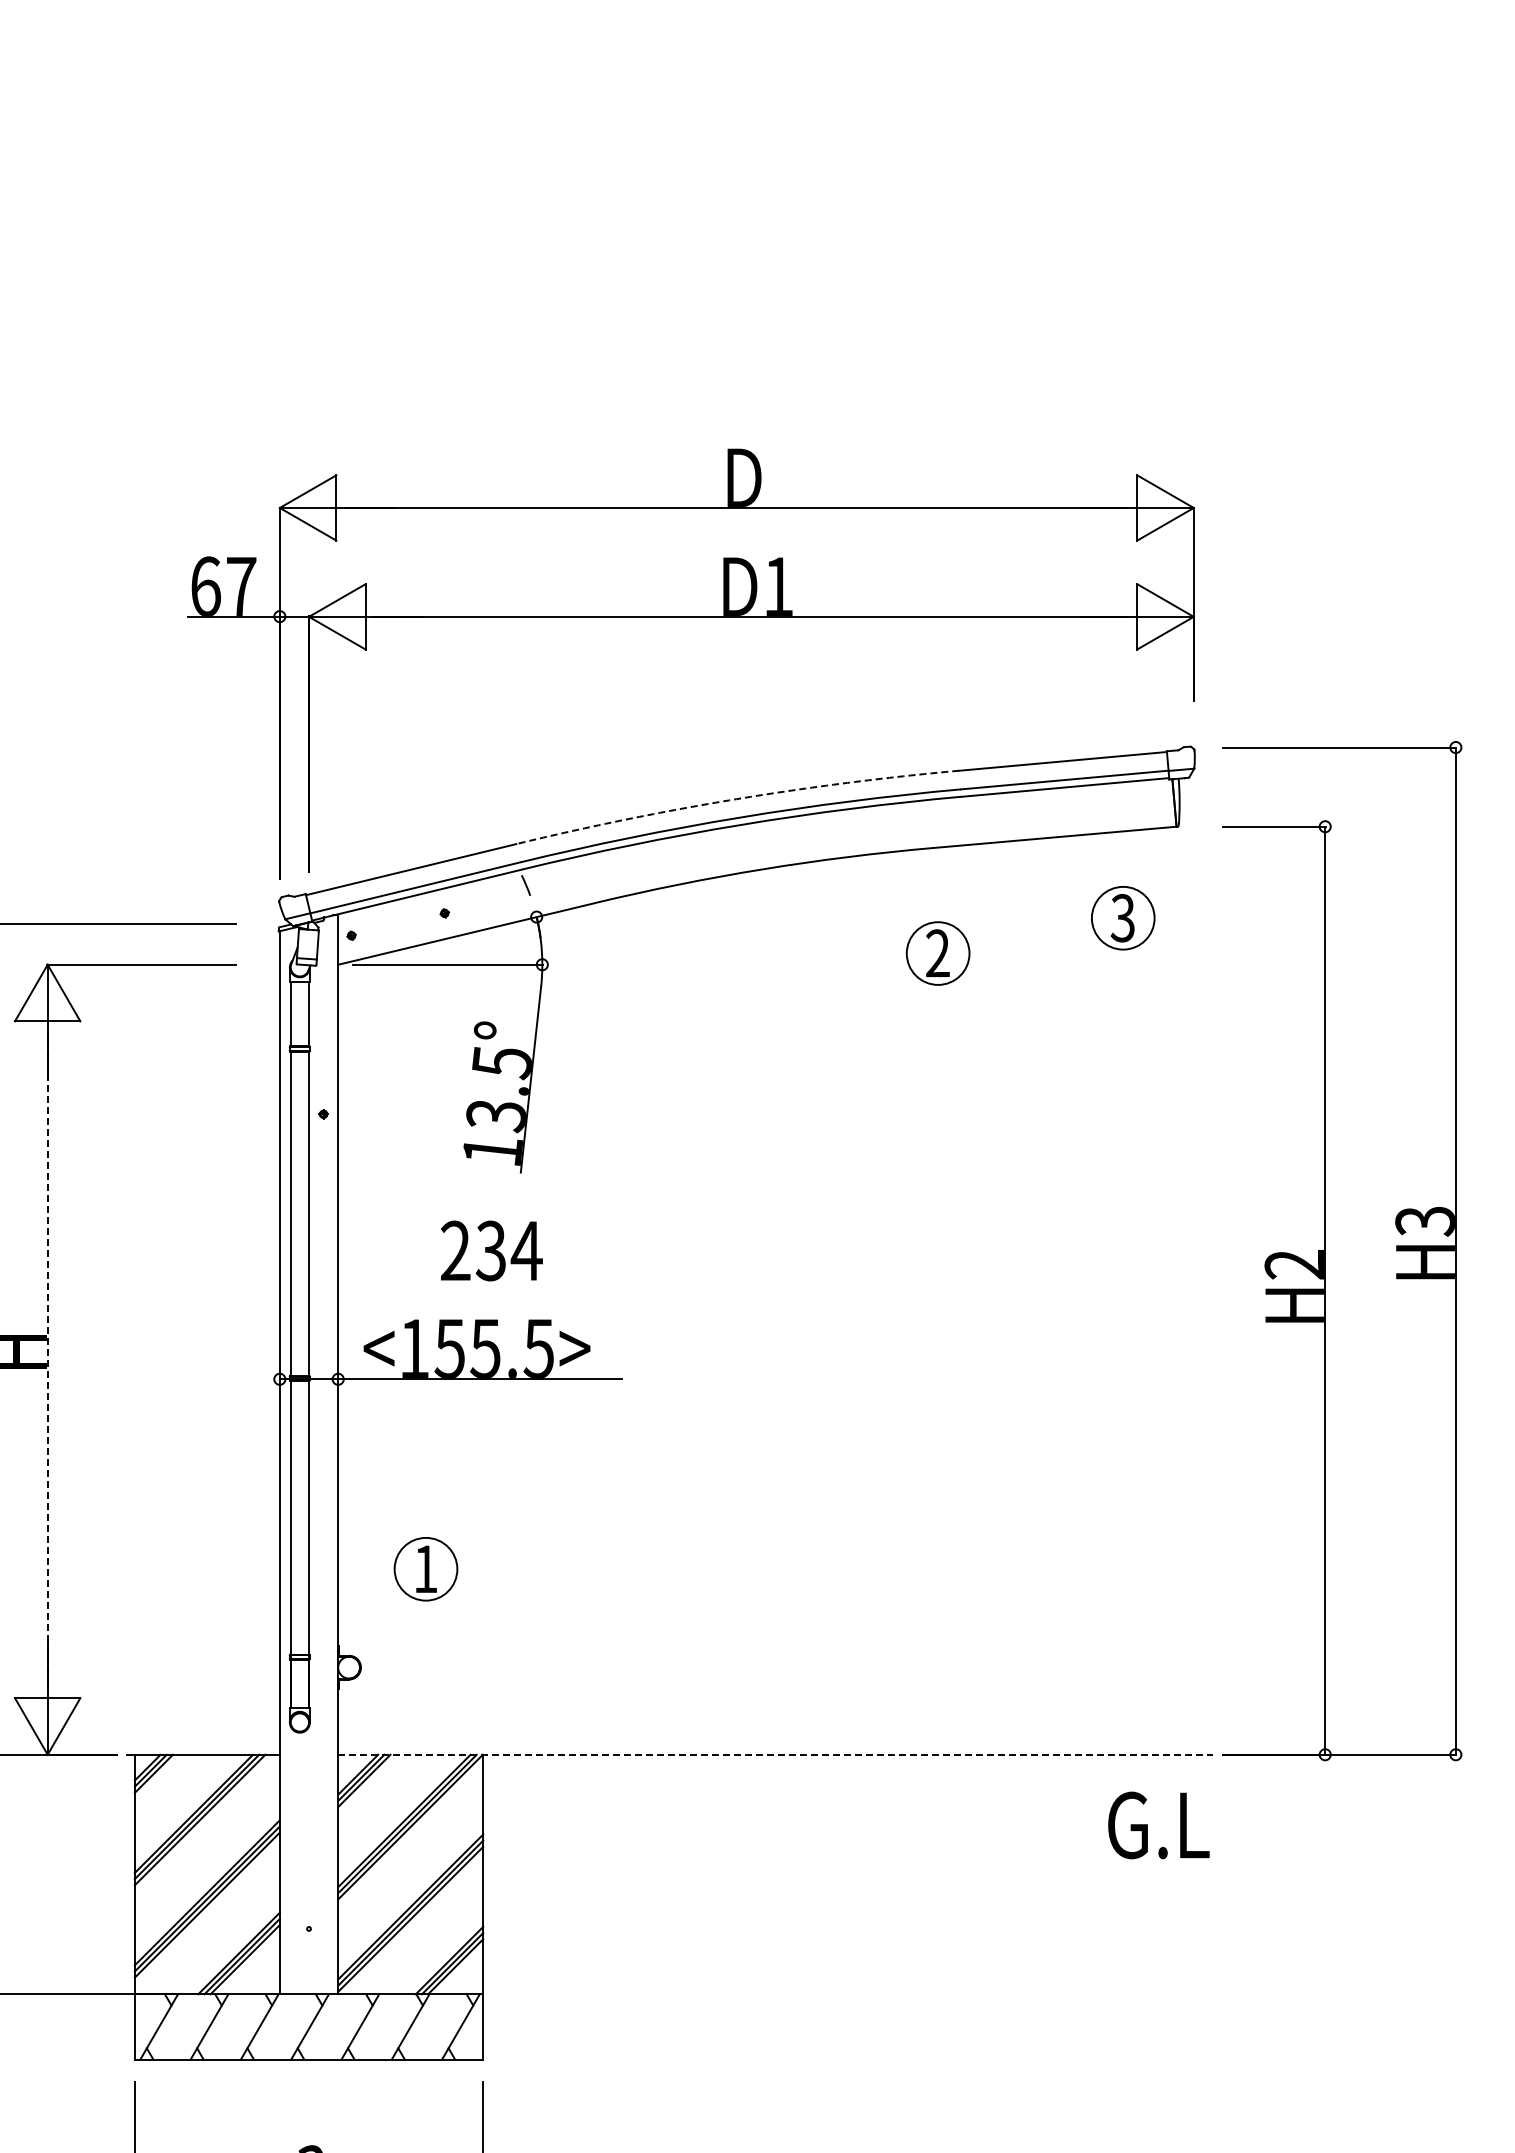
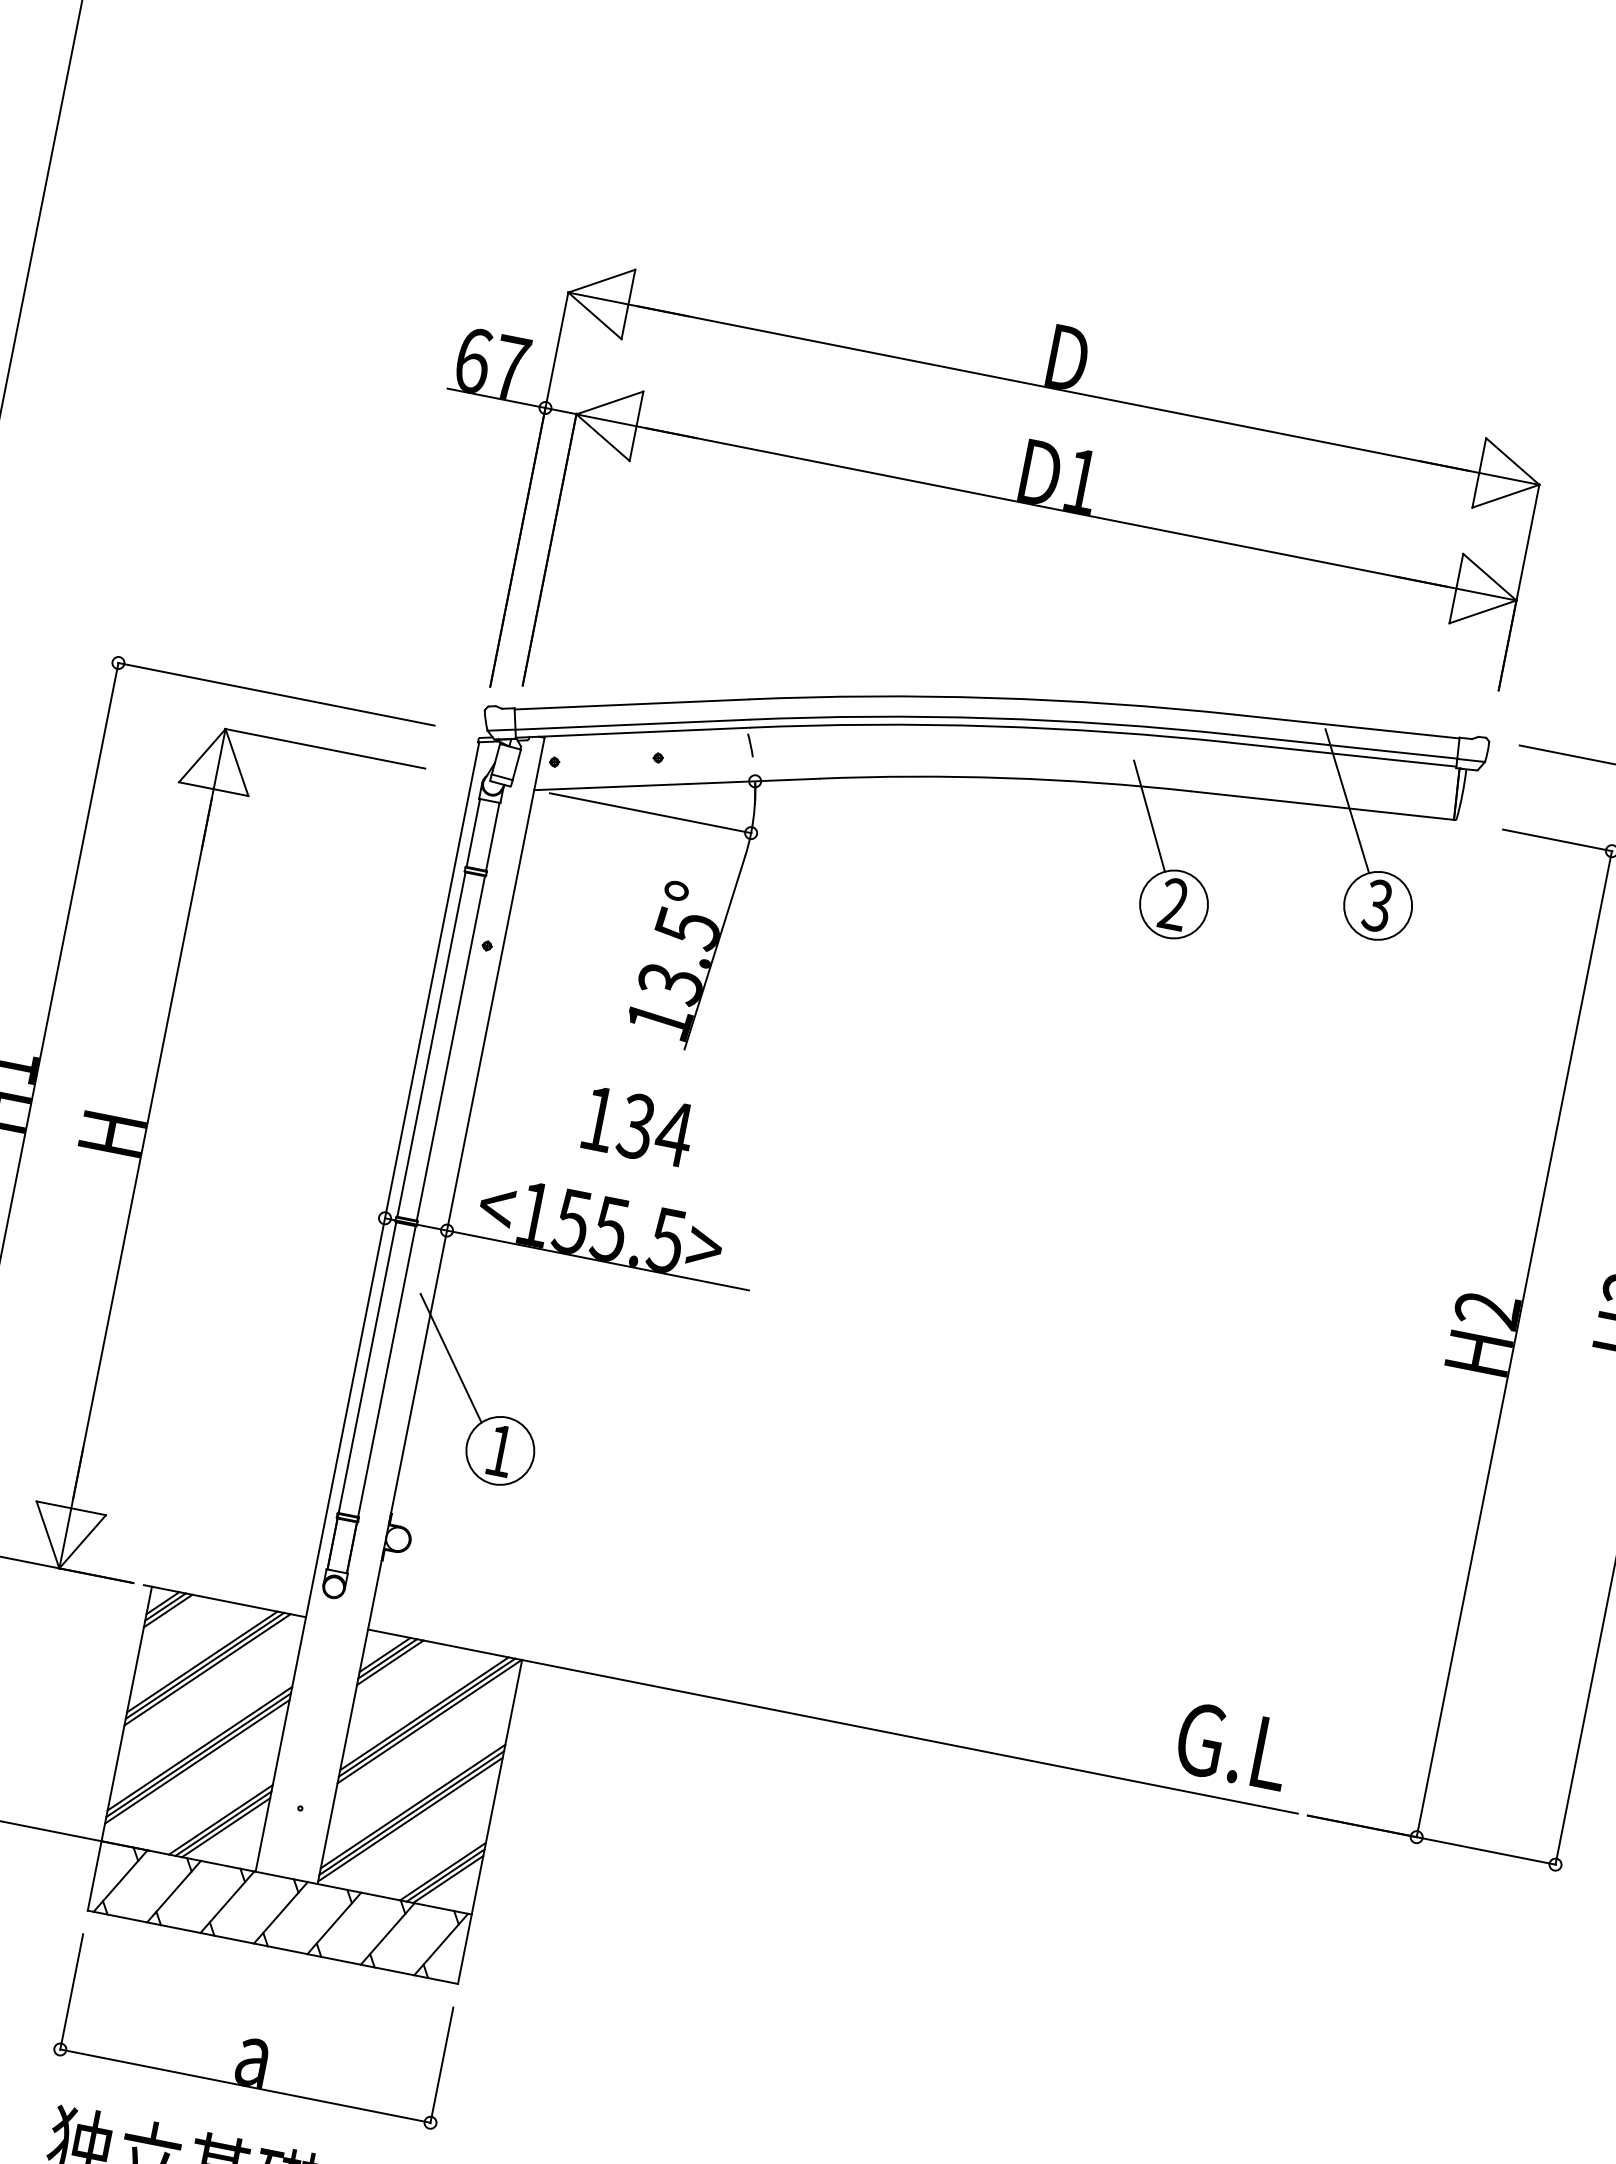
arc: (736, 799) -> (992, 698), dashed -> solid
line: (1076, 828) -> (1347, 800), added
line: (900, 877) -> (1150, 815), added
text: (455, 1250) -> (598, 1118), 234 -> 134
line: (47, 1359) -> (142, 1148), dashed -> solid
line: (364, 1494) -> (450, 1358), added
line: (775, 1754) -> (832, 1721), dashed -> solid
text: (1158, 1825) -> (1232, 1746), moved

